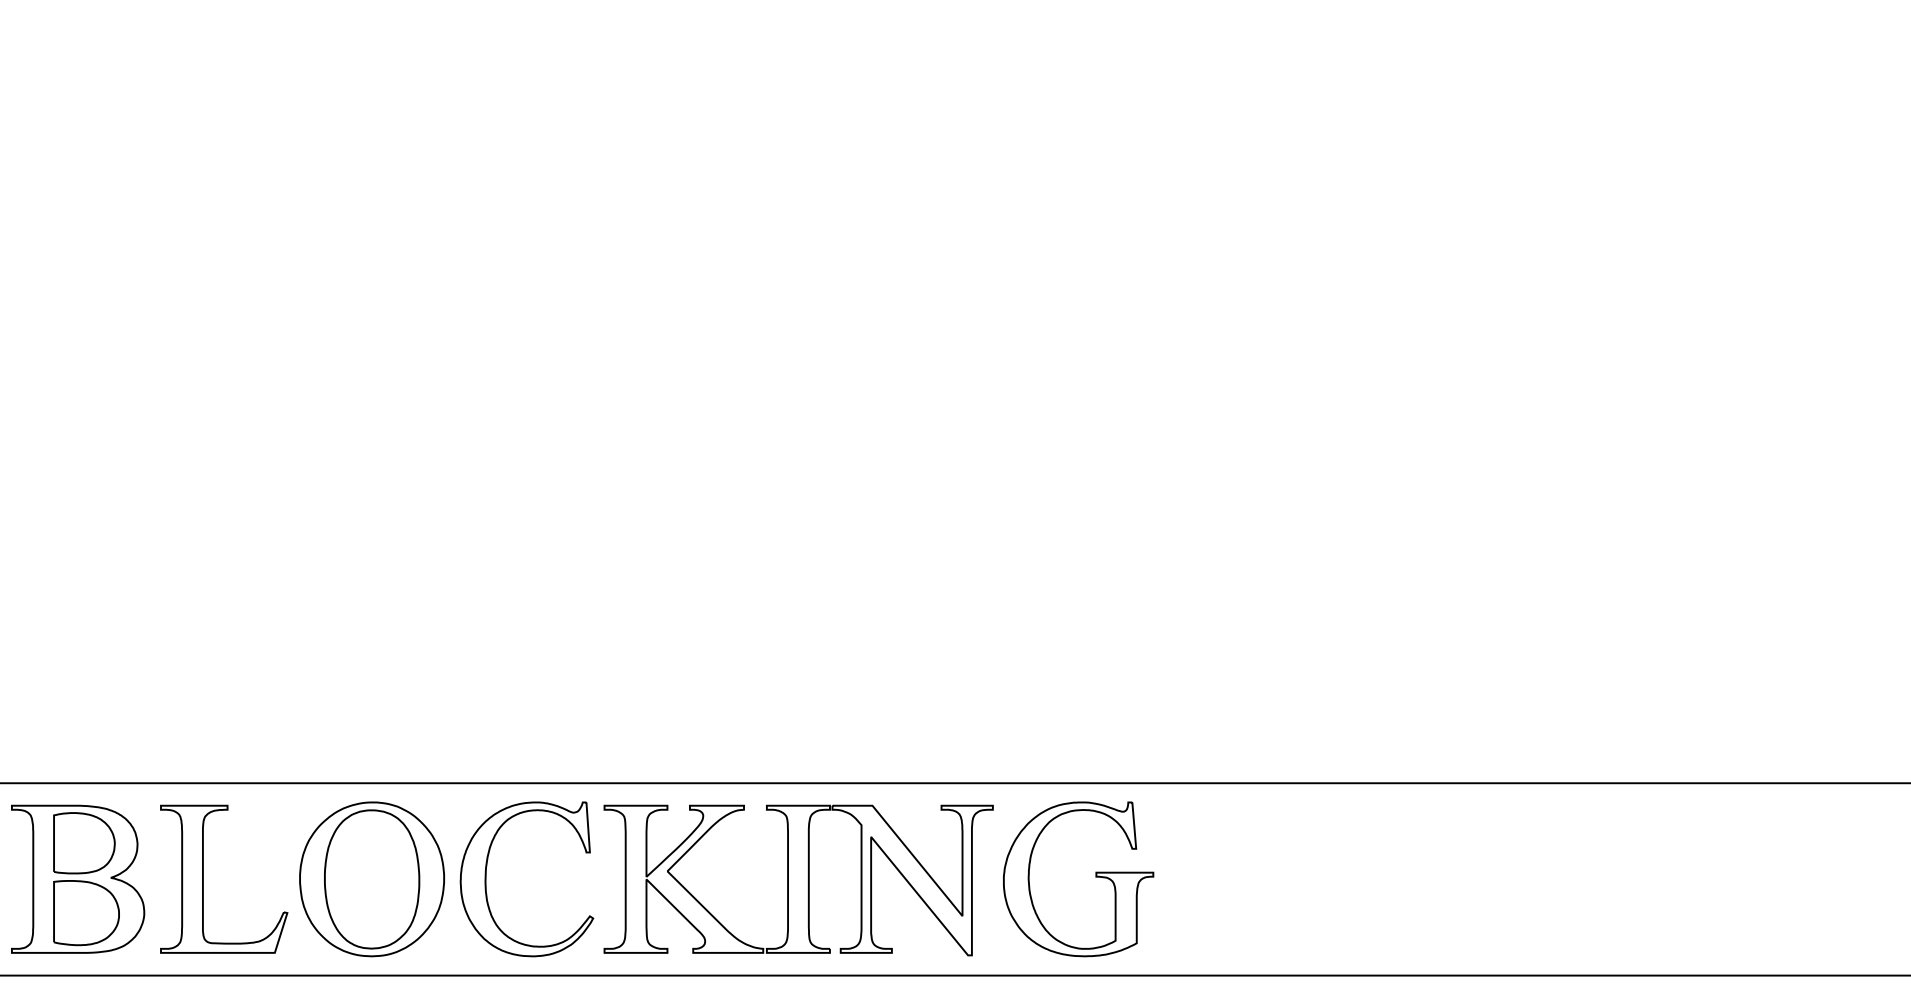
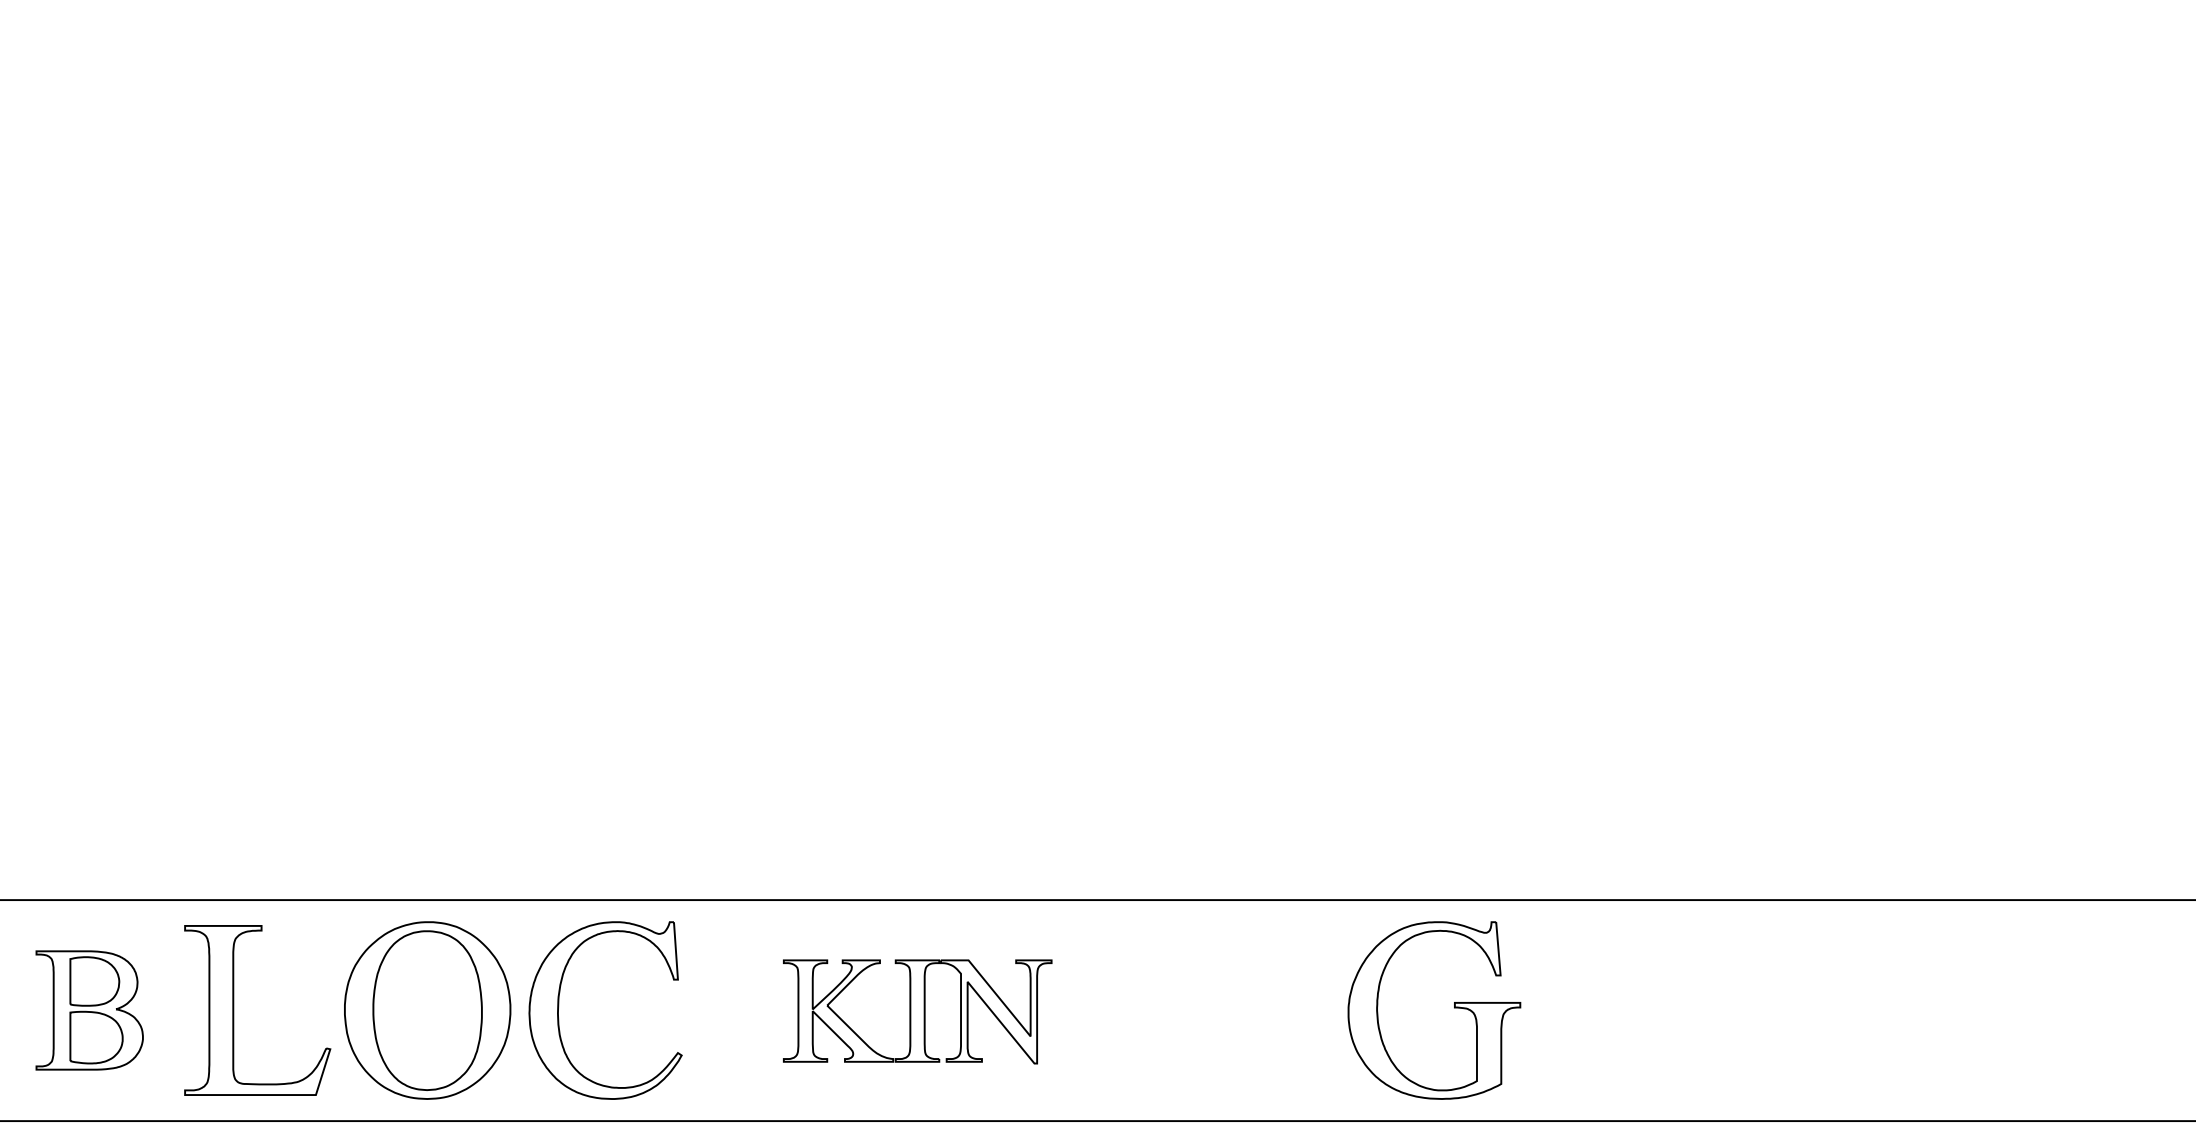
part: (1096, 877) -> (1454, 1008), moved
part: (77, 879) -> (89, 1010), size x0.7
part: (798, 880) -> (917, 1011), size x0.6

